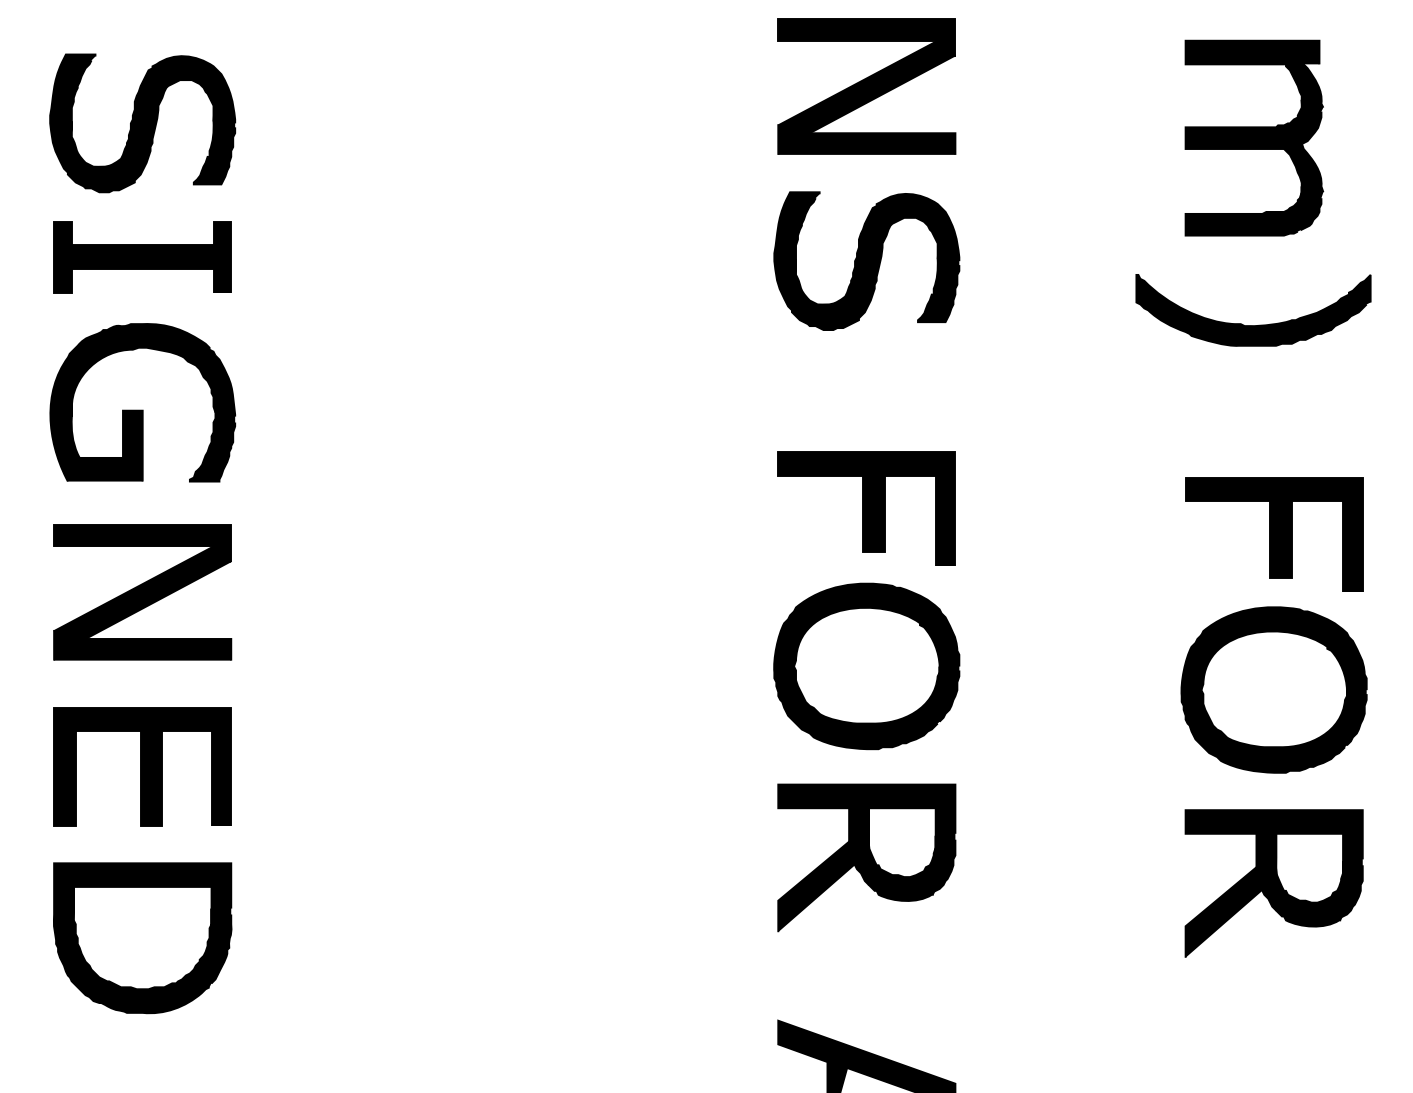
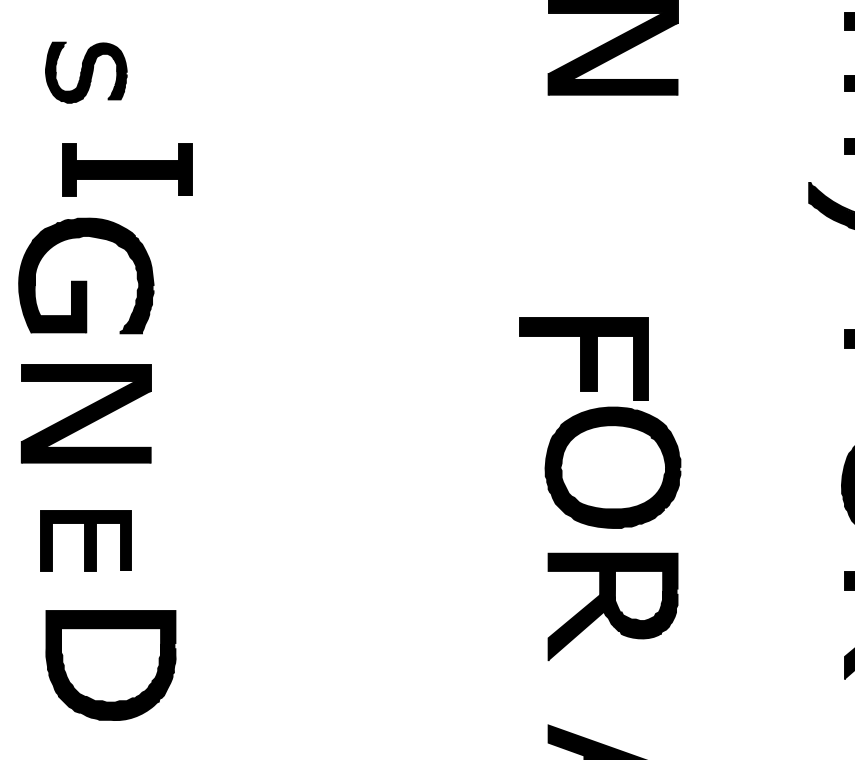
part: (142, 123) -> (86, 72), size x0.6
part: (142, 257) -> (127, 170), moved
part: (866, 260) -> (612, 172), removed
part: (866, 508) -> (583, 359), moved
part: (142, 766) -> (86, 540), size x0.7
part: (142, 938) -> (110, 665), moved

